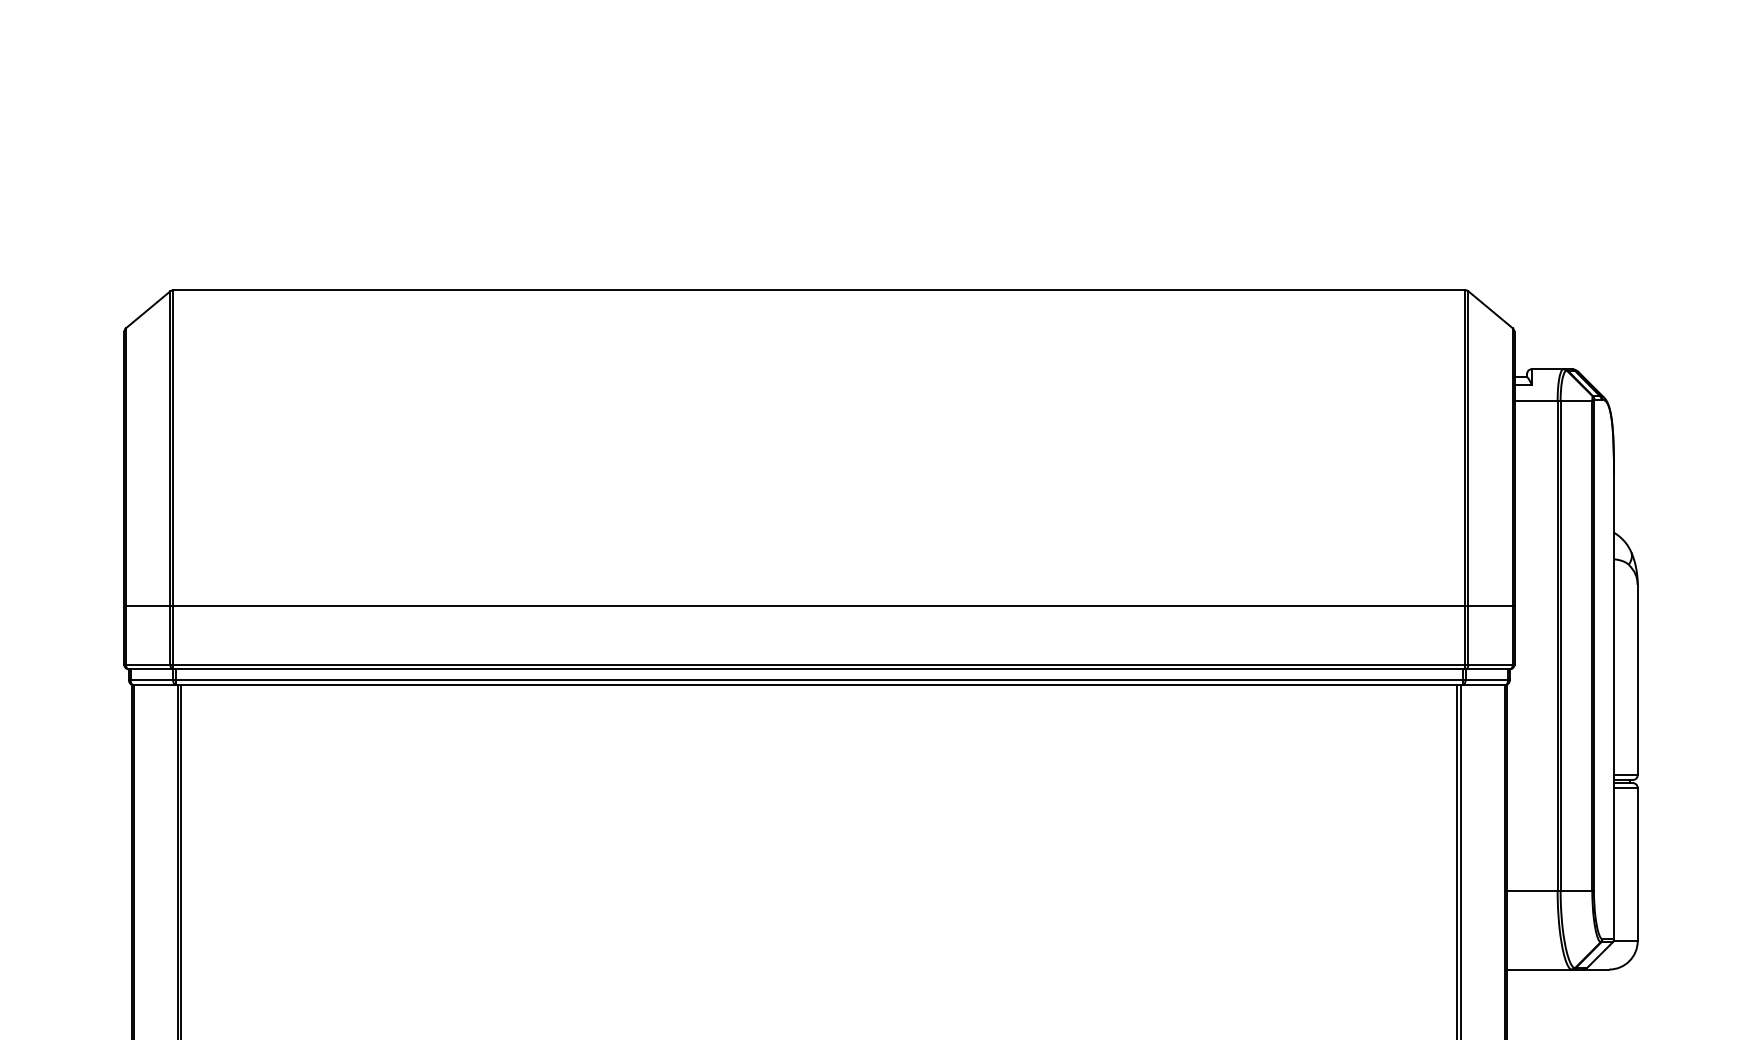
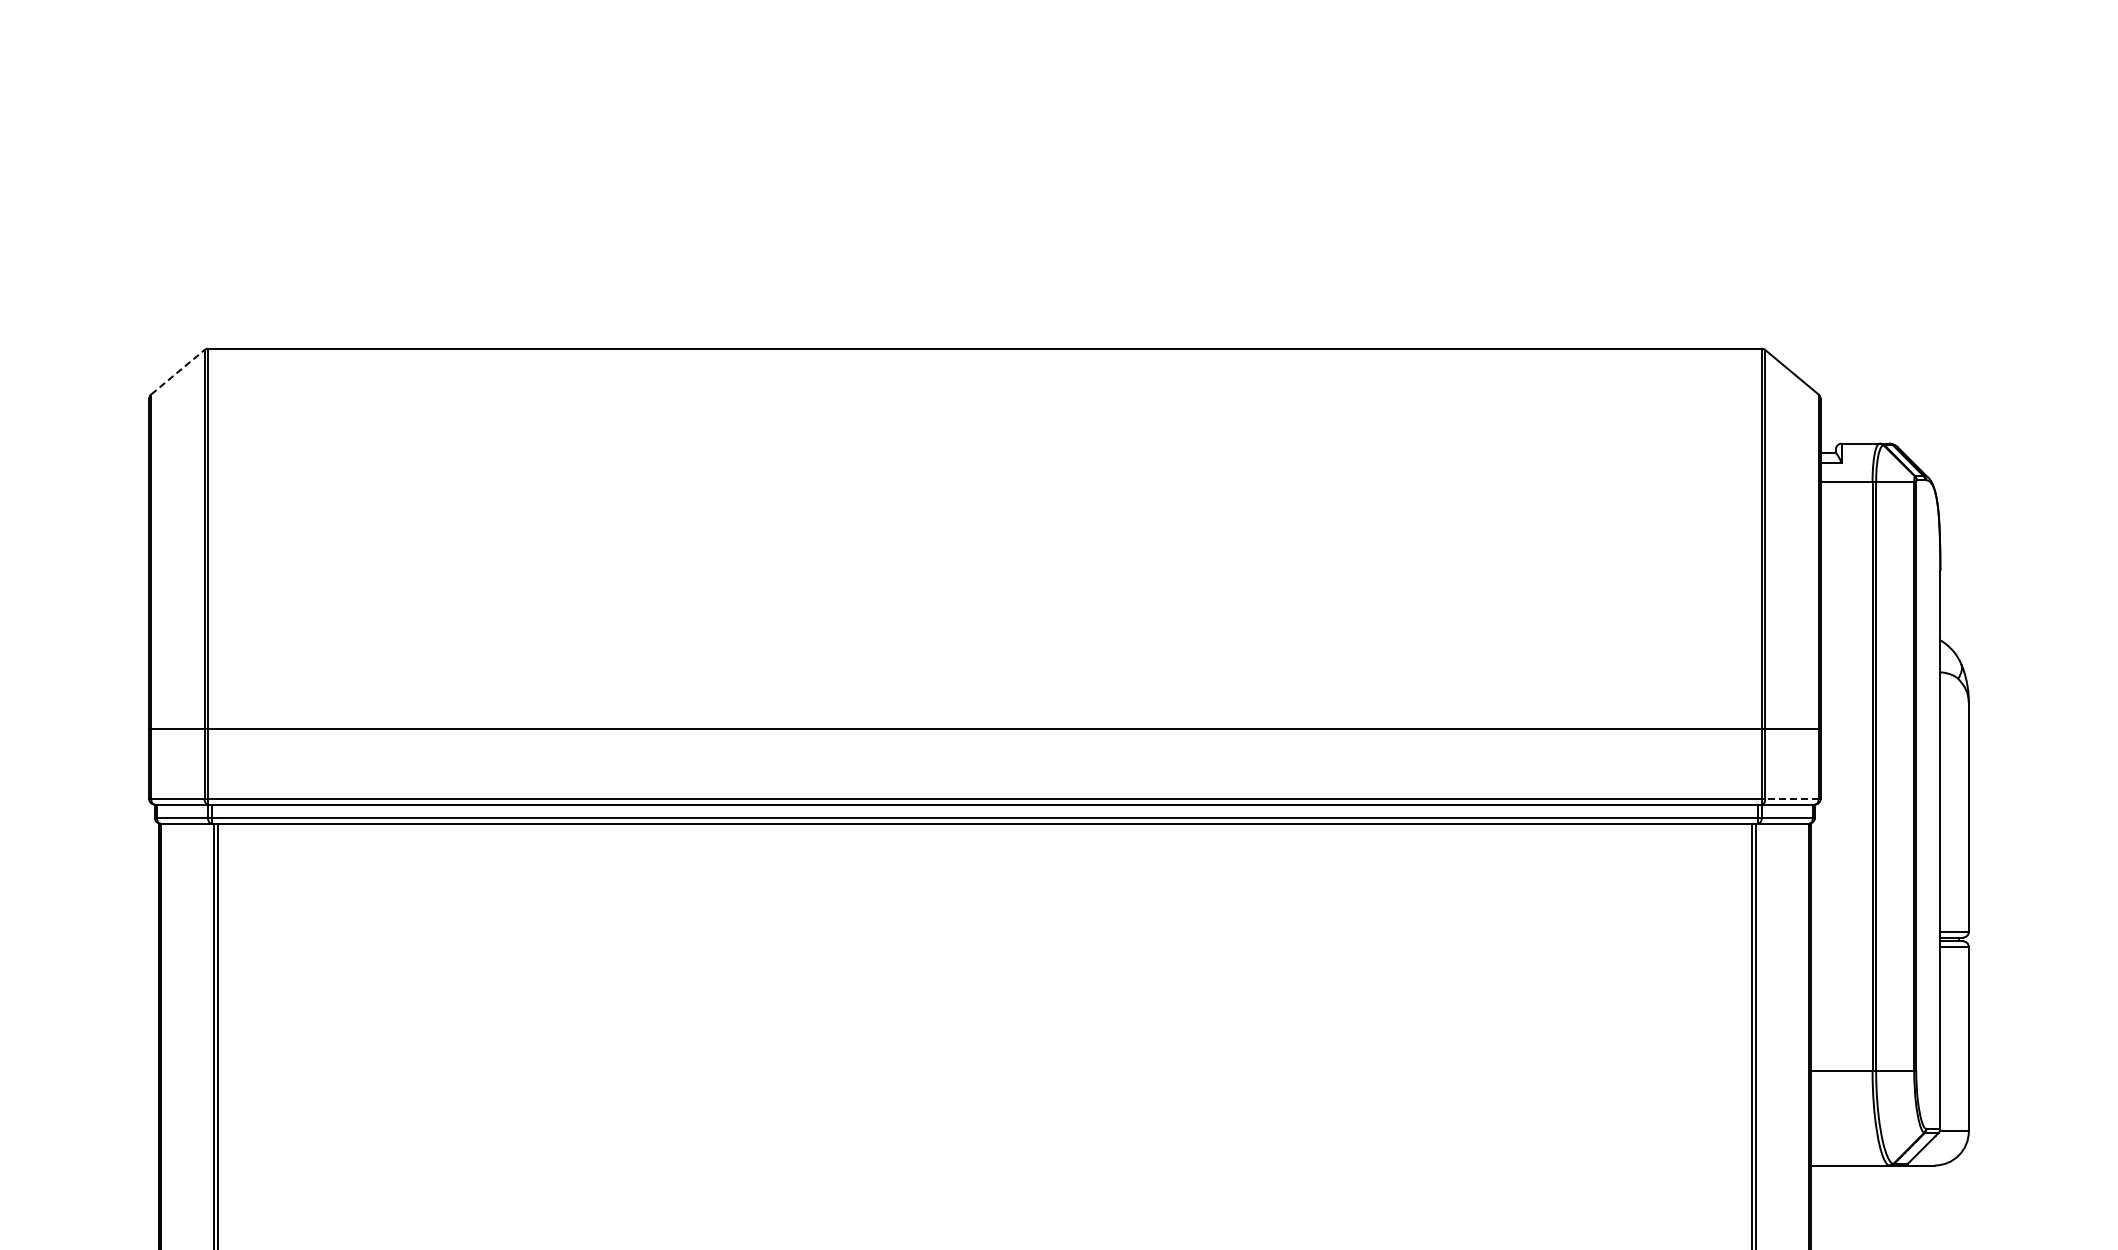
line: (147, 309) -> (177, 372), solid -> dashed
line: (1490, 664) -> (1791, 798), solid -> dashed

